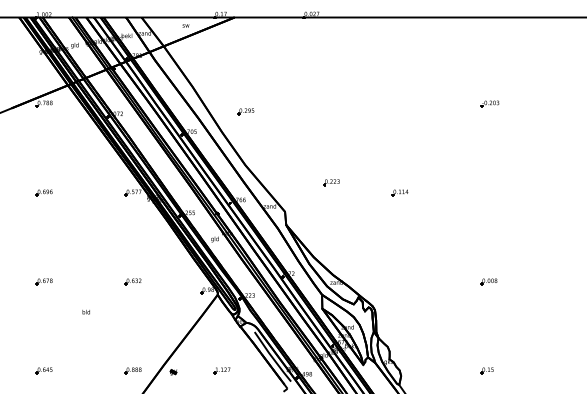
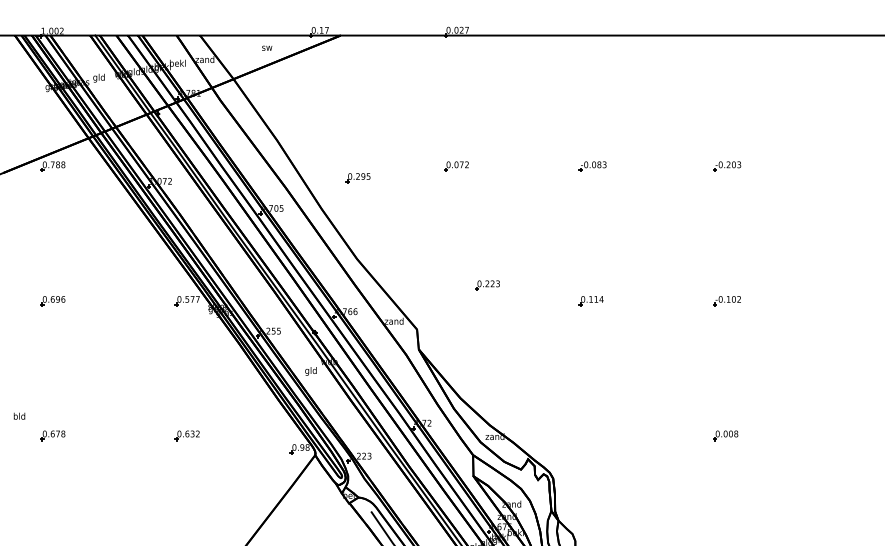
part: (310, 103) -> (455, 165), added
part: (400, 103) -> (591, 165), added
part: (489, 192) -> (726, 300), added
text: (85, 312) -> (18, 416), moved

